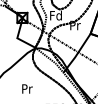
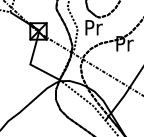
text: (55, 15) -> (92, 27), Fd -> Pr

